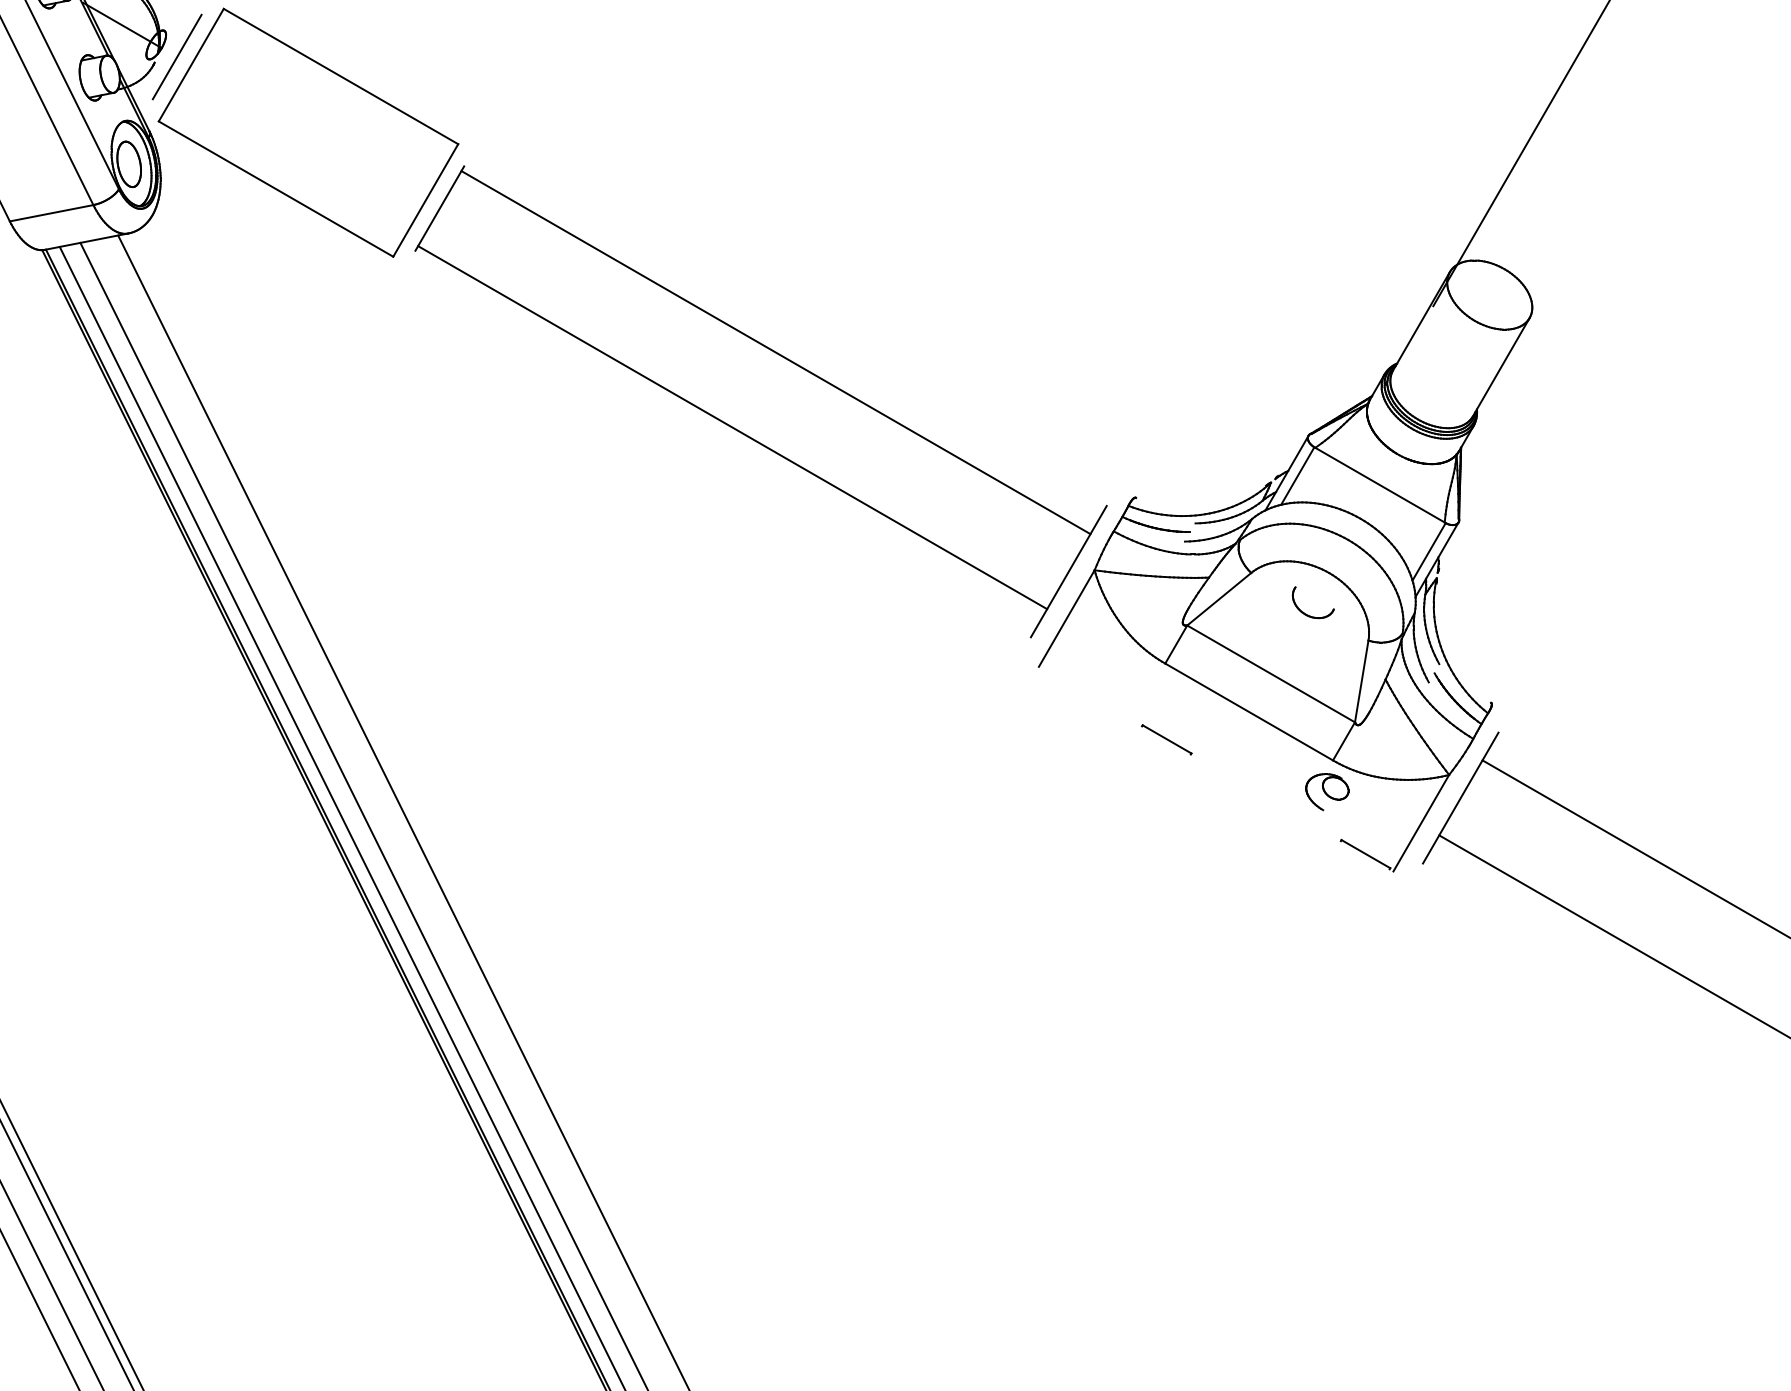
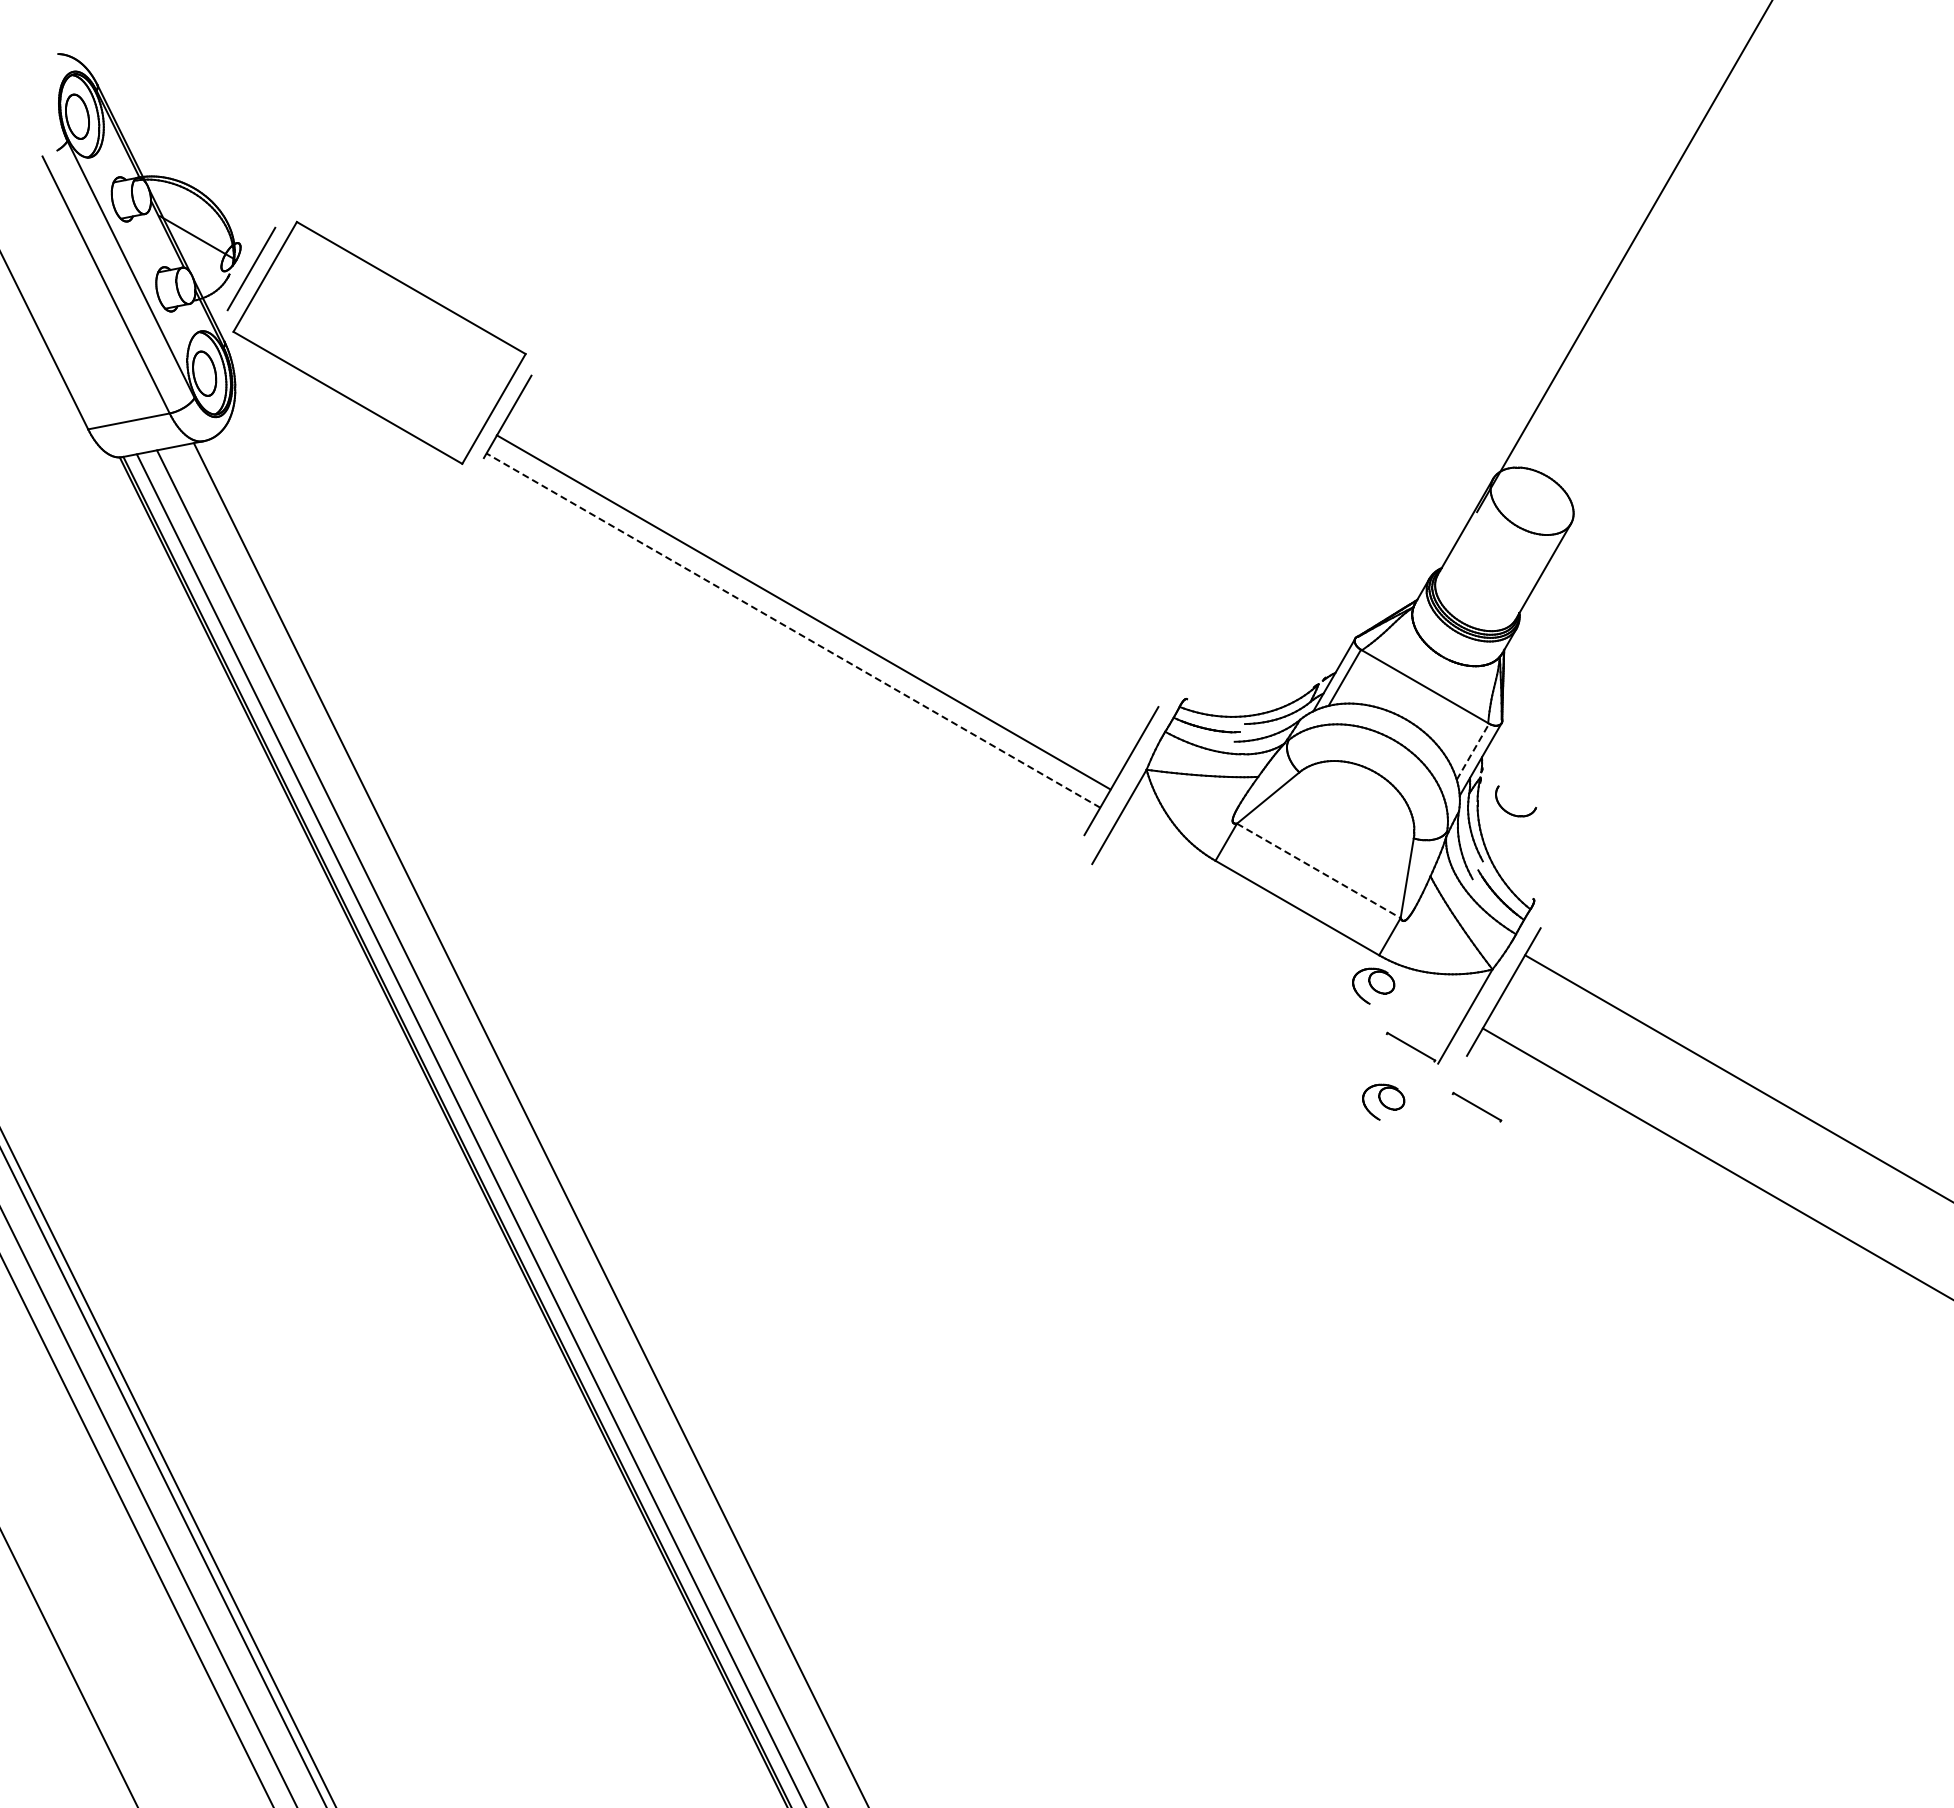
line: (775, 352) -> (803, 612), moved
line: (732, 427) -> (793, 630), solid -> dashed
line: (1429, 551) -> (1473, 751), solid -> dashed
part: (1307, 614) -> (1510, 812), moved
line: (1271, 674) -> (1319, 871), solid -> dashed
part: (1166, 739) -> (1476, 1106), moved
part: (1337, 910) -> (1383, 1101), added

